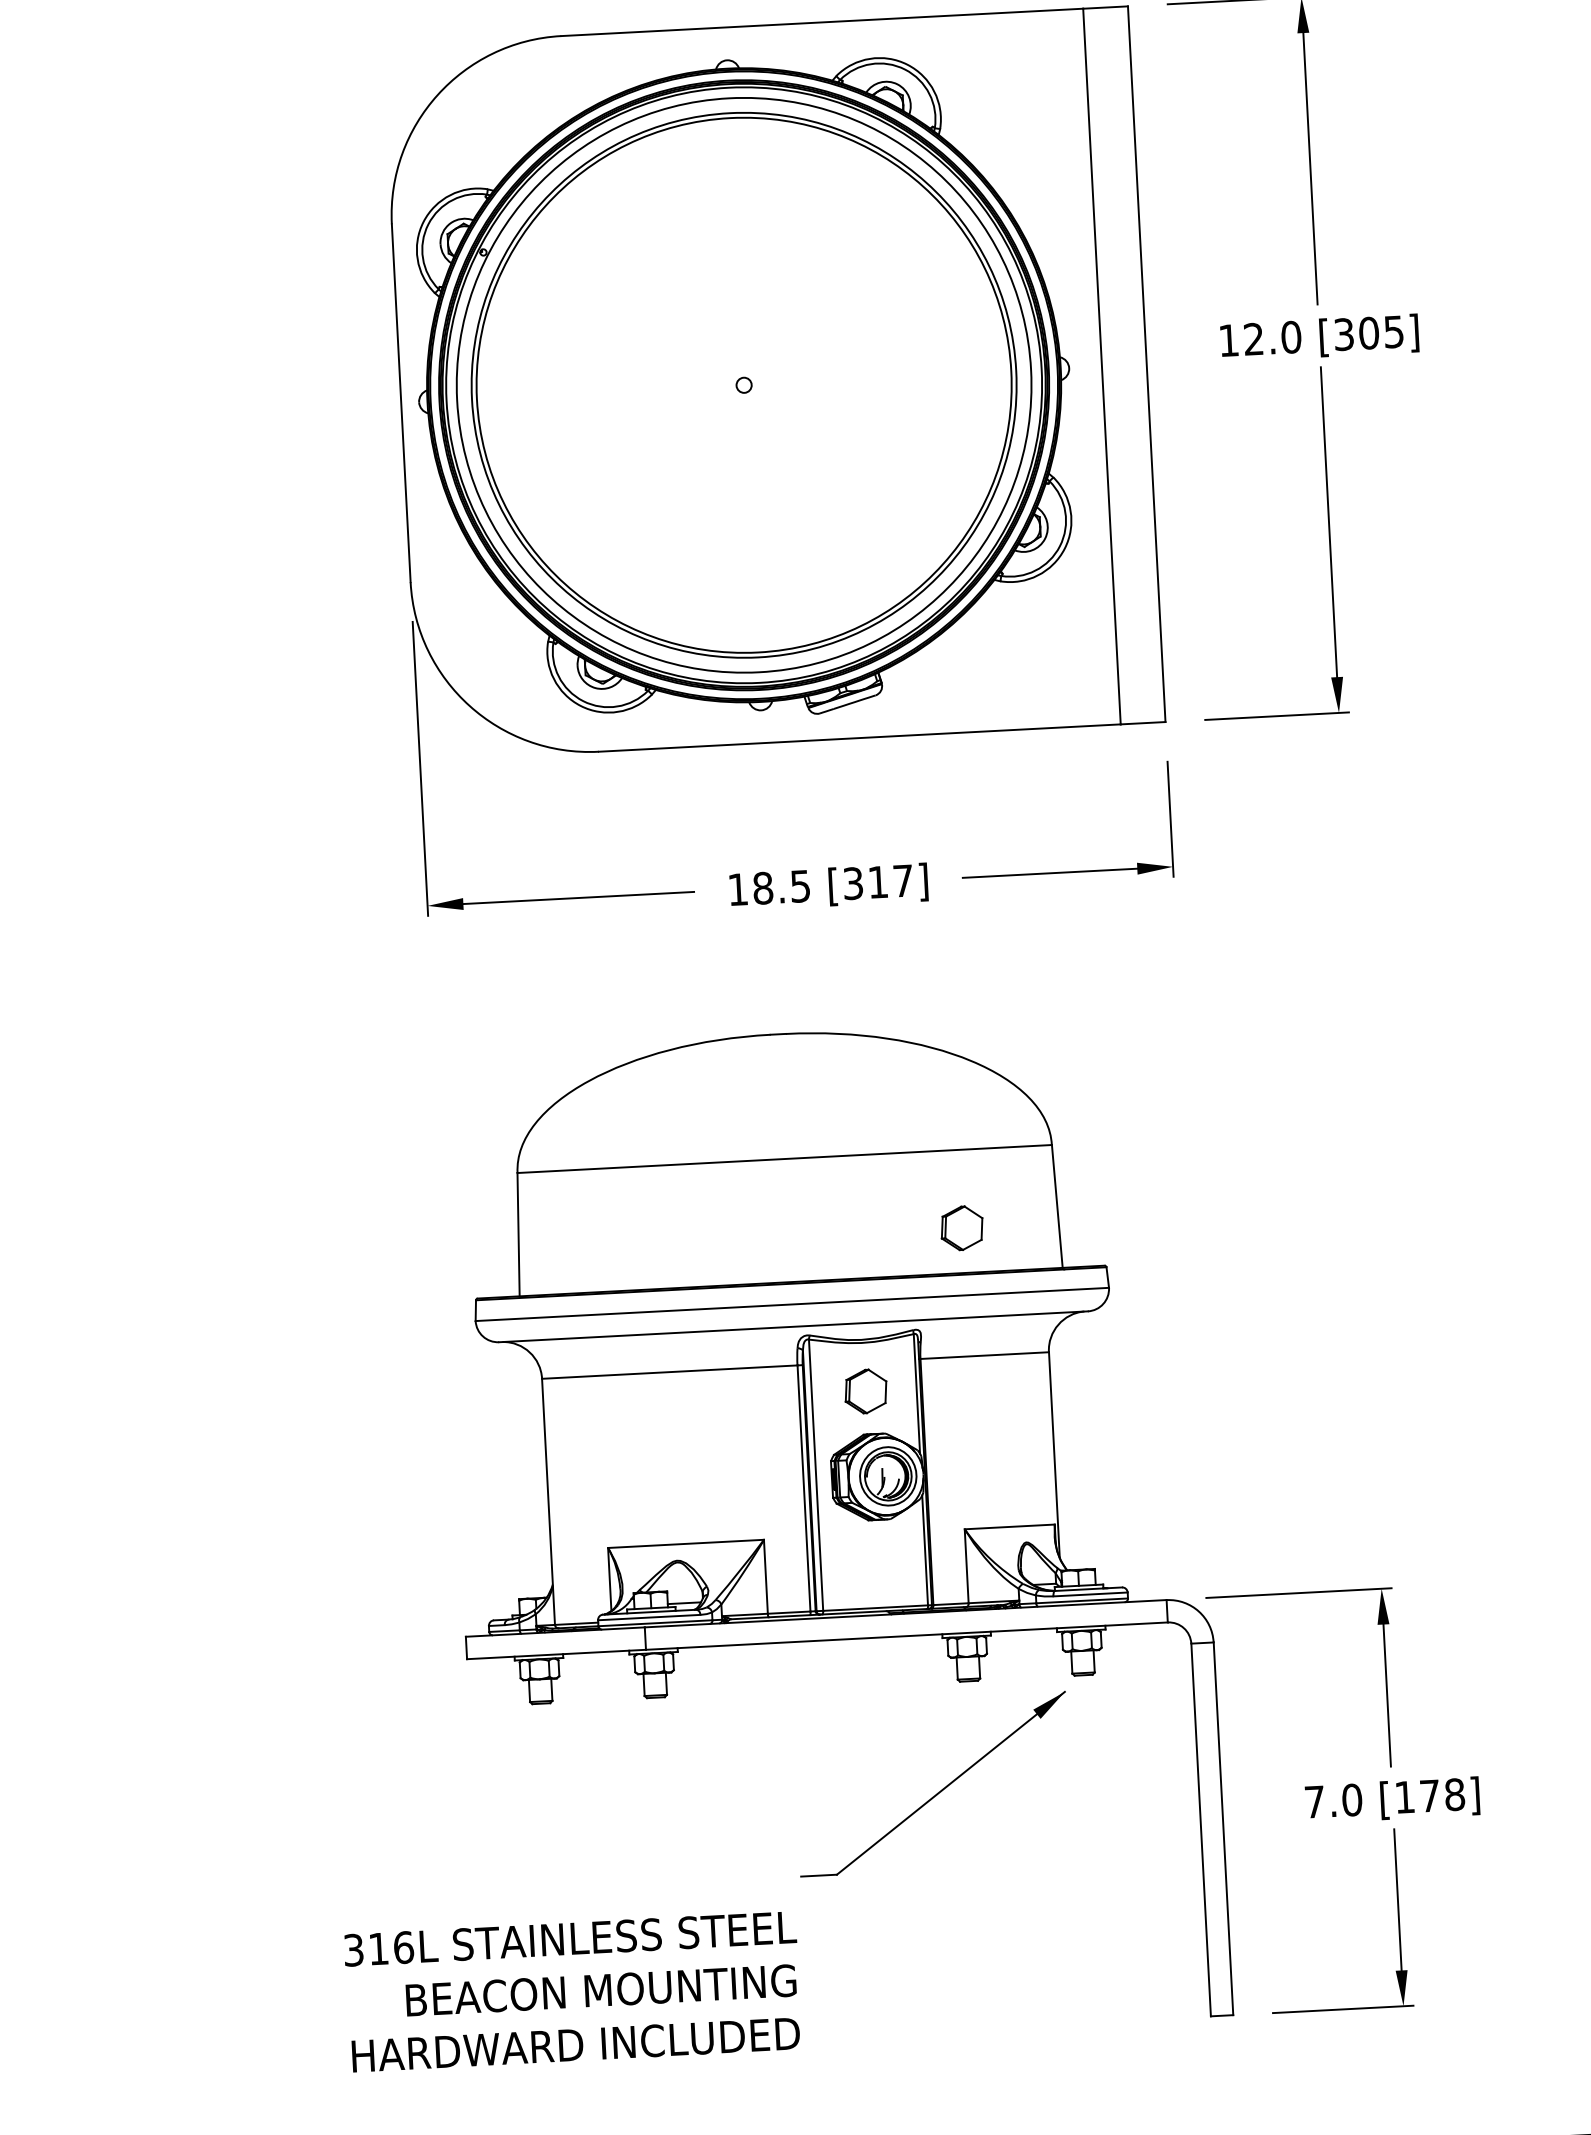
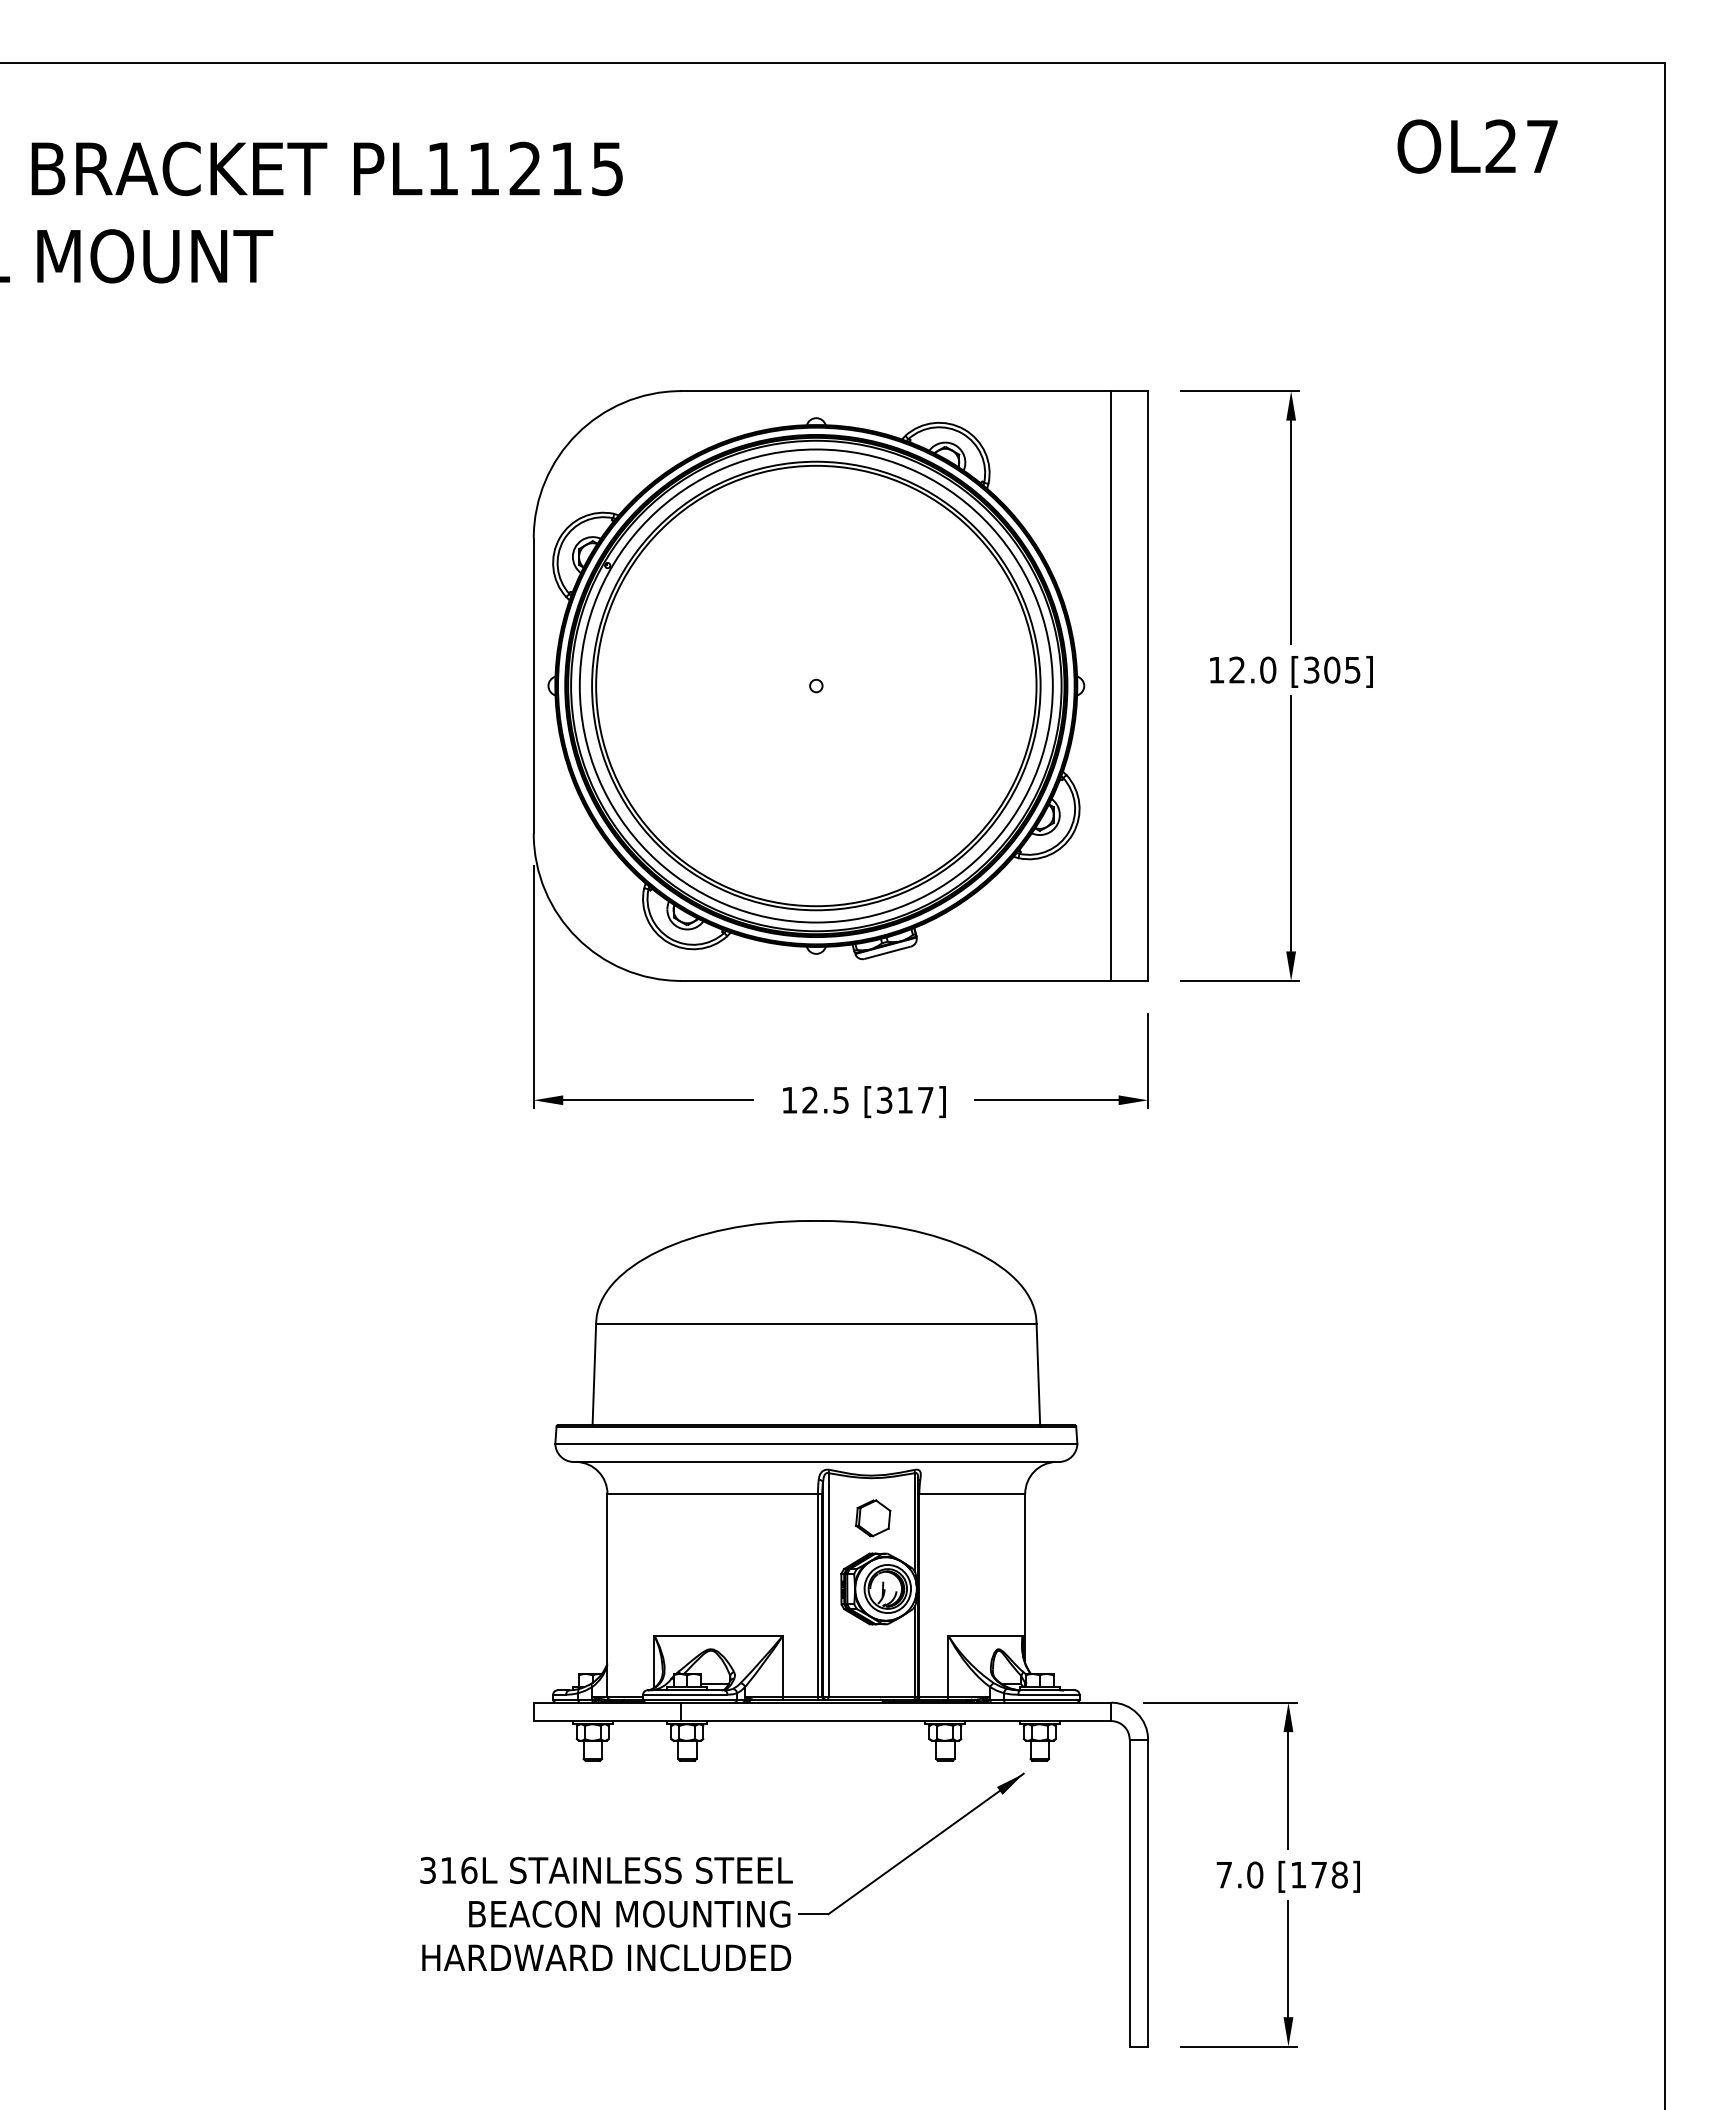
text: (763, 887) -> (810, 1099), 18.5 -> 12.5
part: (962, 1228) -> (959, 1388), removed
text: (573, 1992) -> (606, 1914), moved

